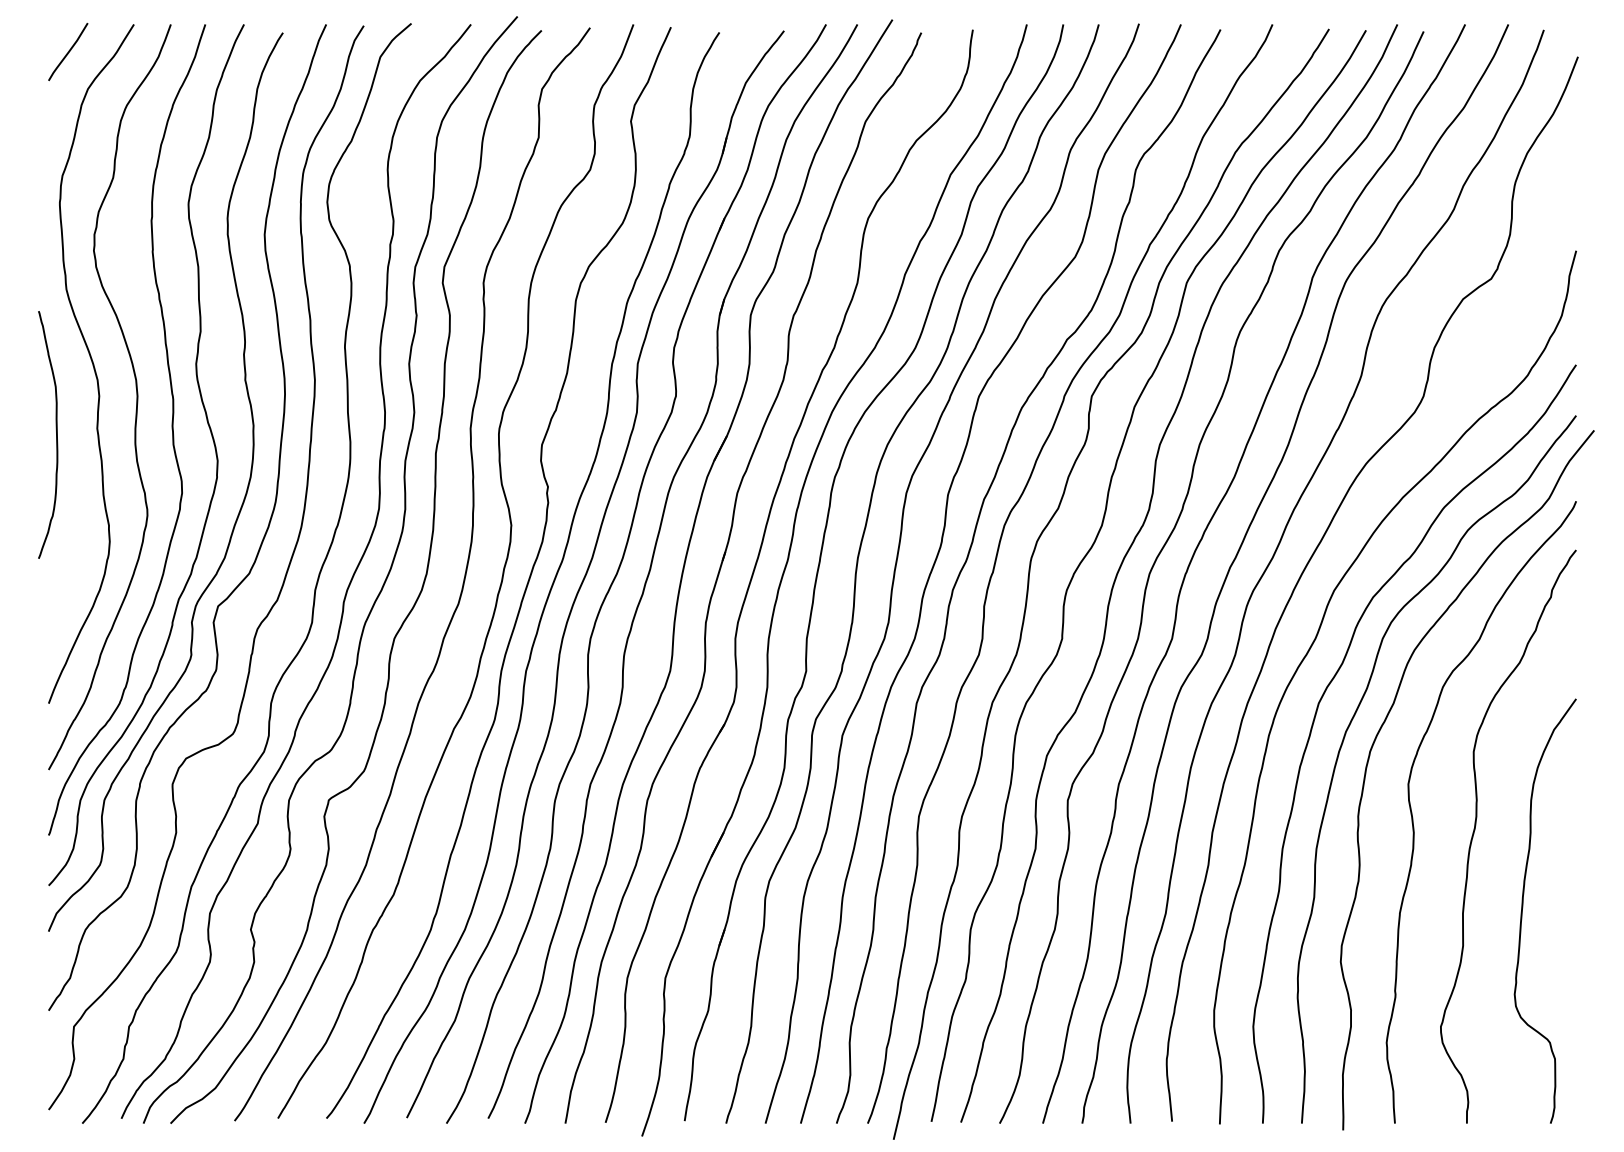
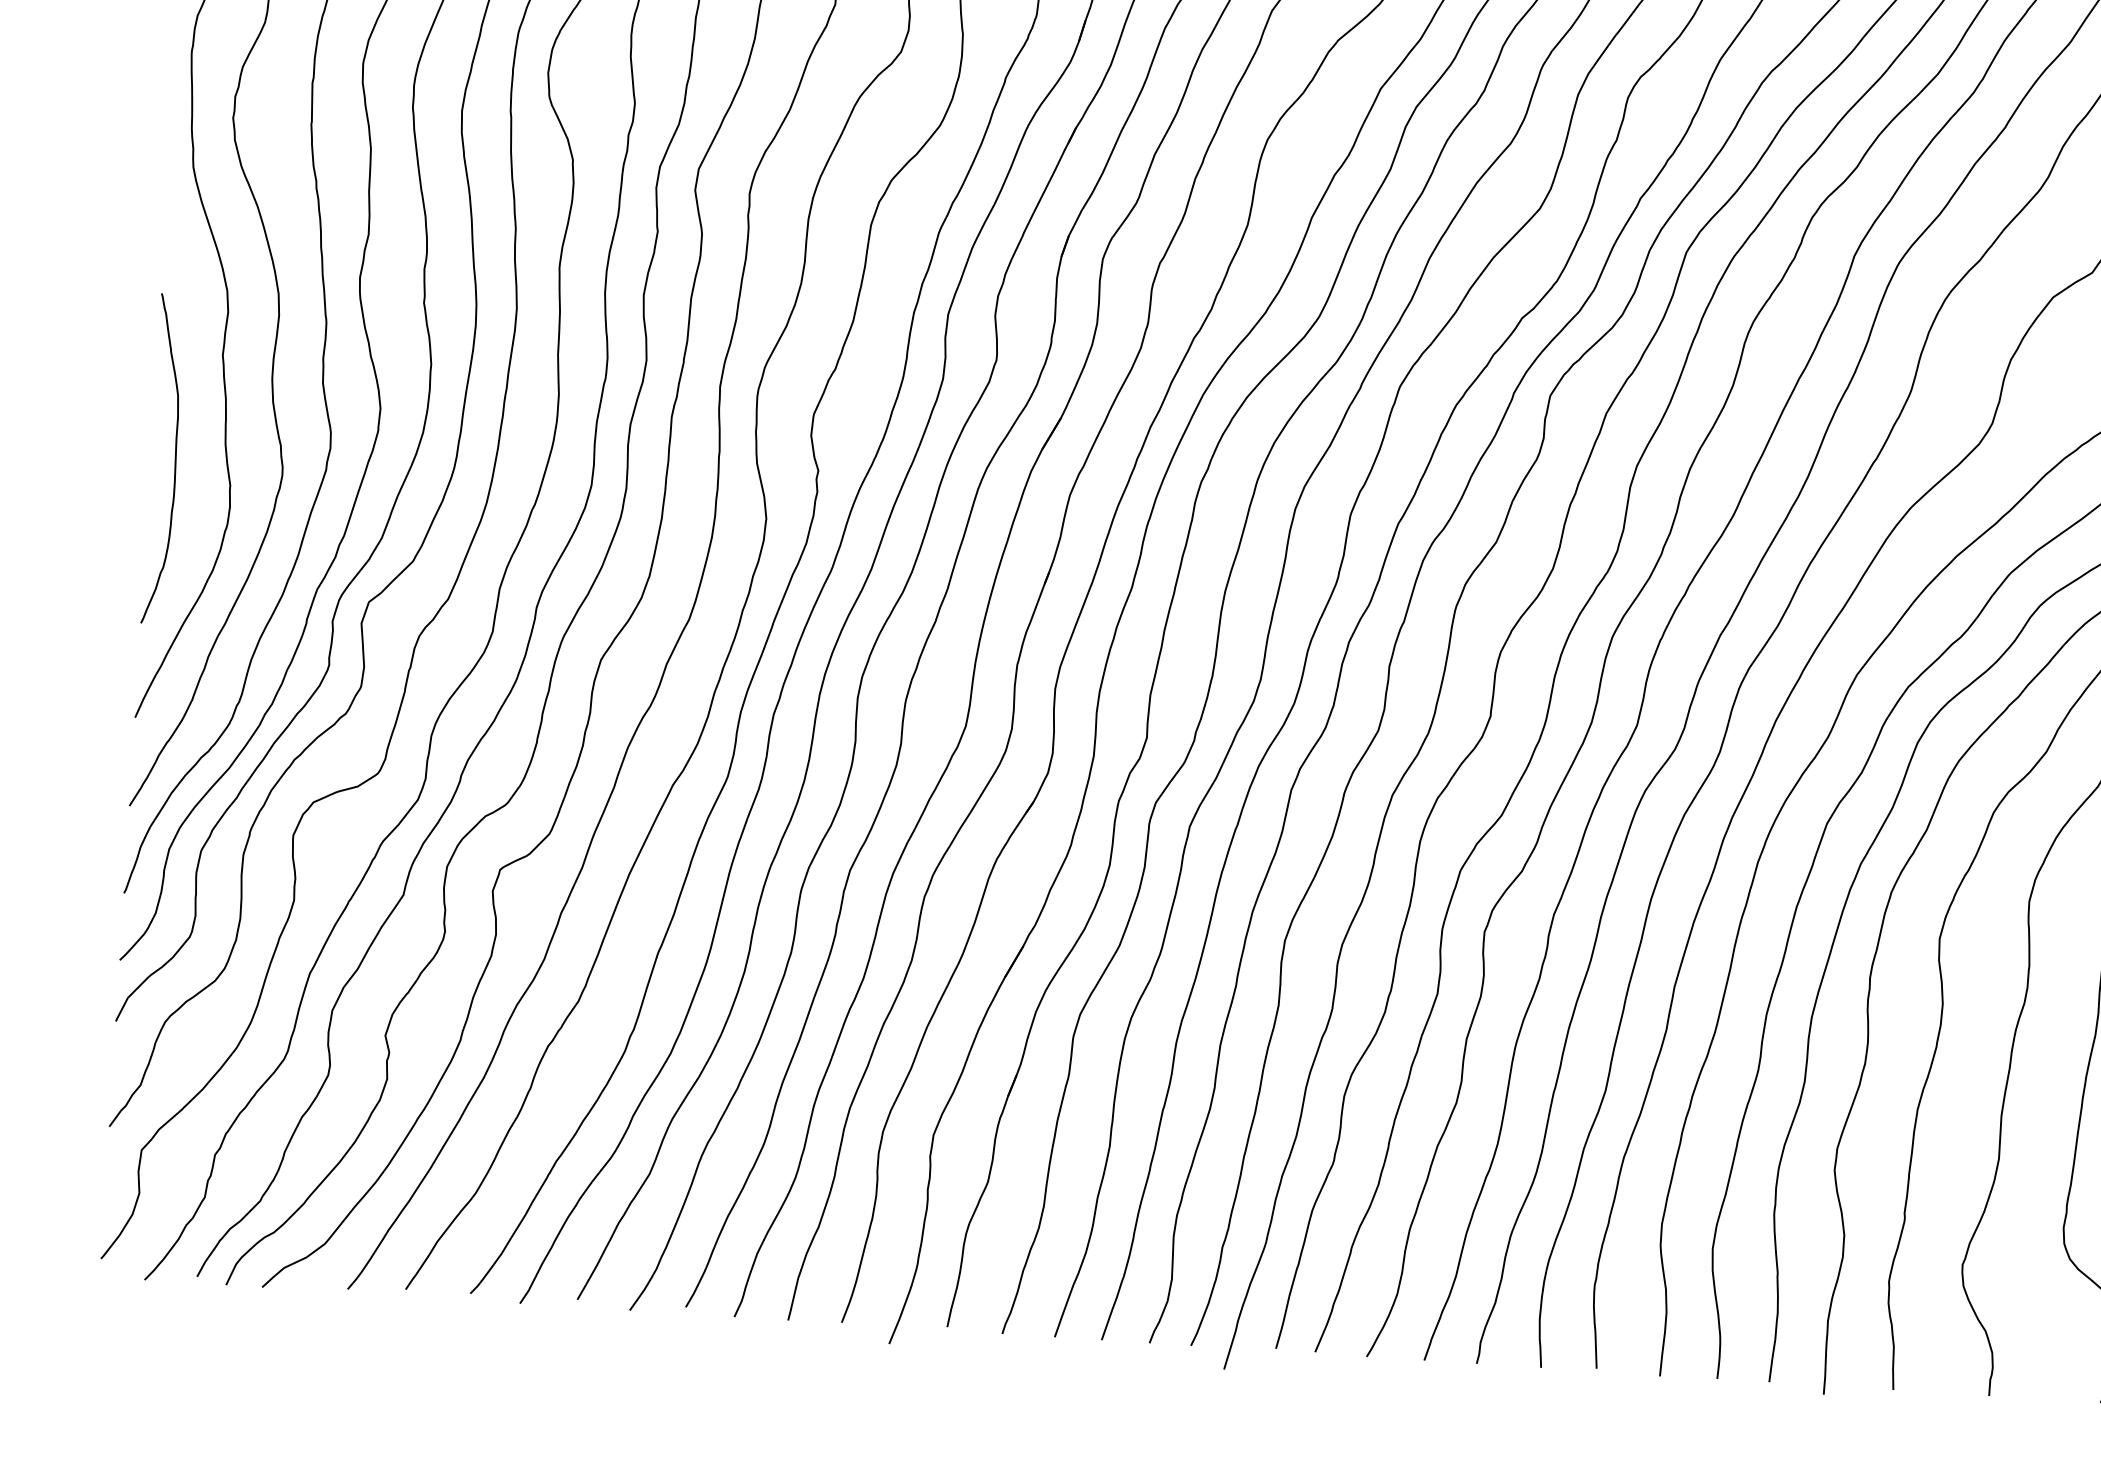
curve: (56, 434) -> (175, 459), moved

